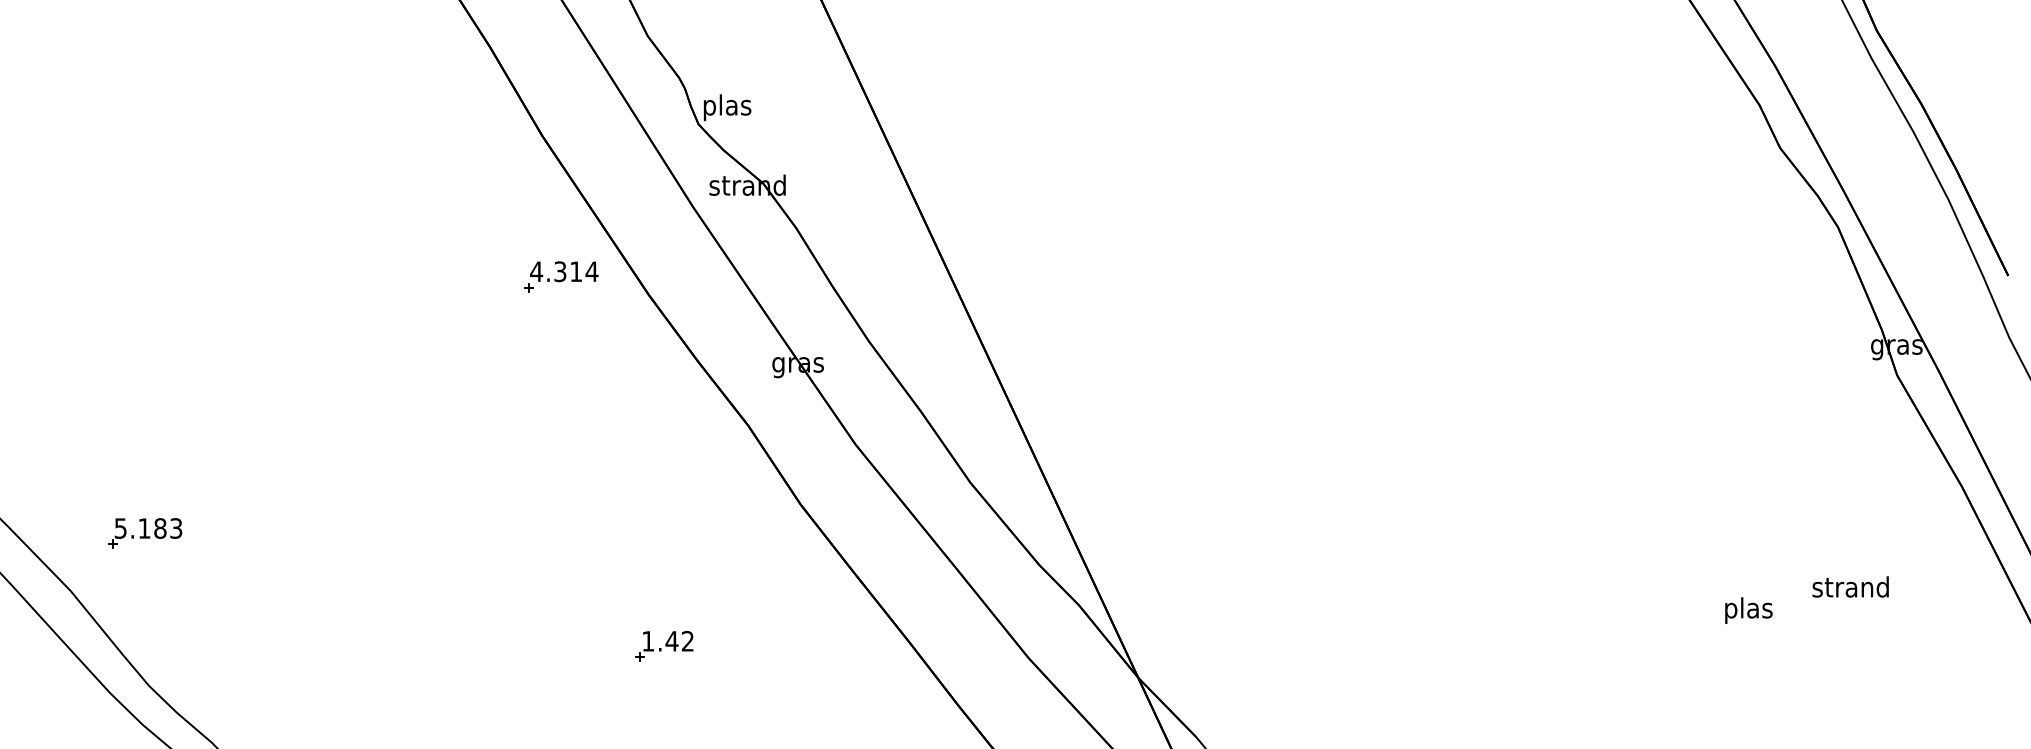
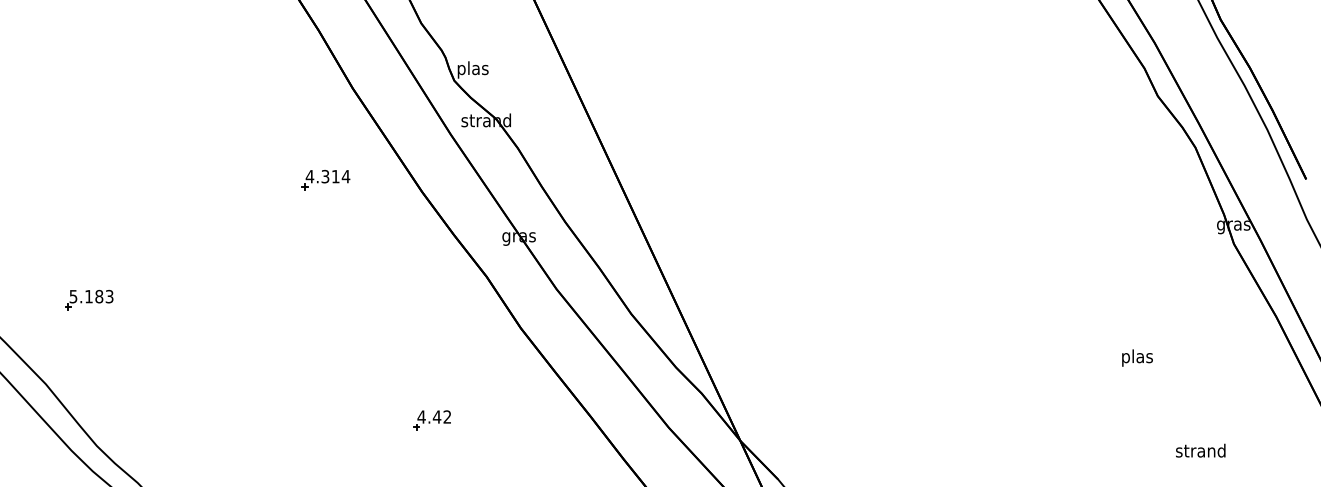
part: (560, 277) -> (325, 180), moved
part: (145, 534) -> (89, 300), moved
text: (1850, 586) -> (1200, 450), moved
text: (1748, 609) -> (1137, 357), moved
text: (648, 640) -> (421, 416), 1.42 -> 4.42

